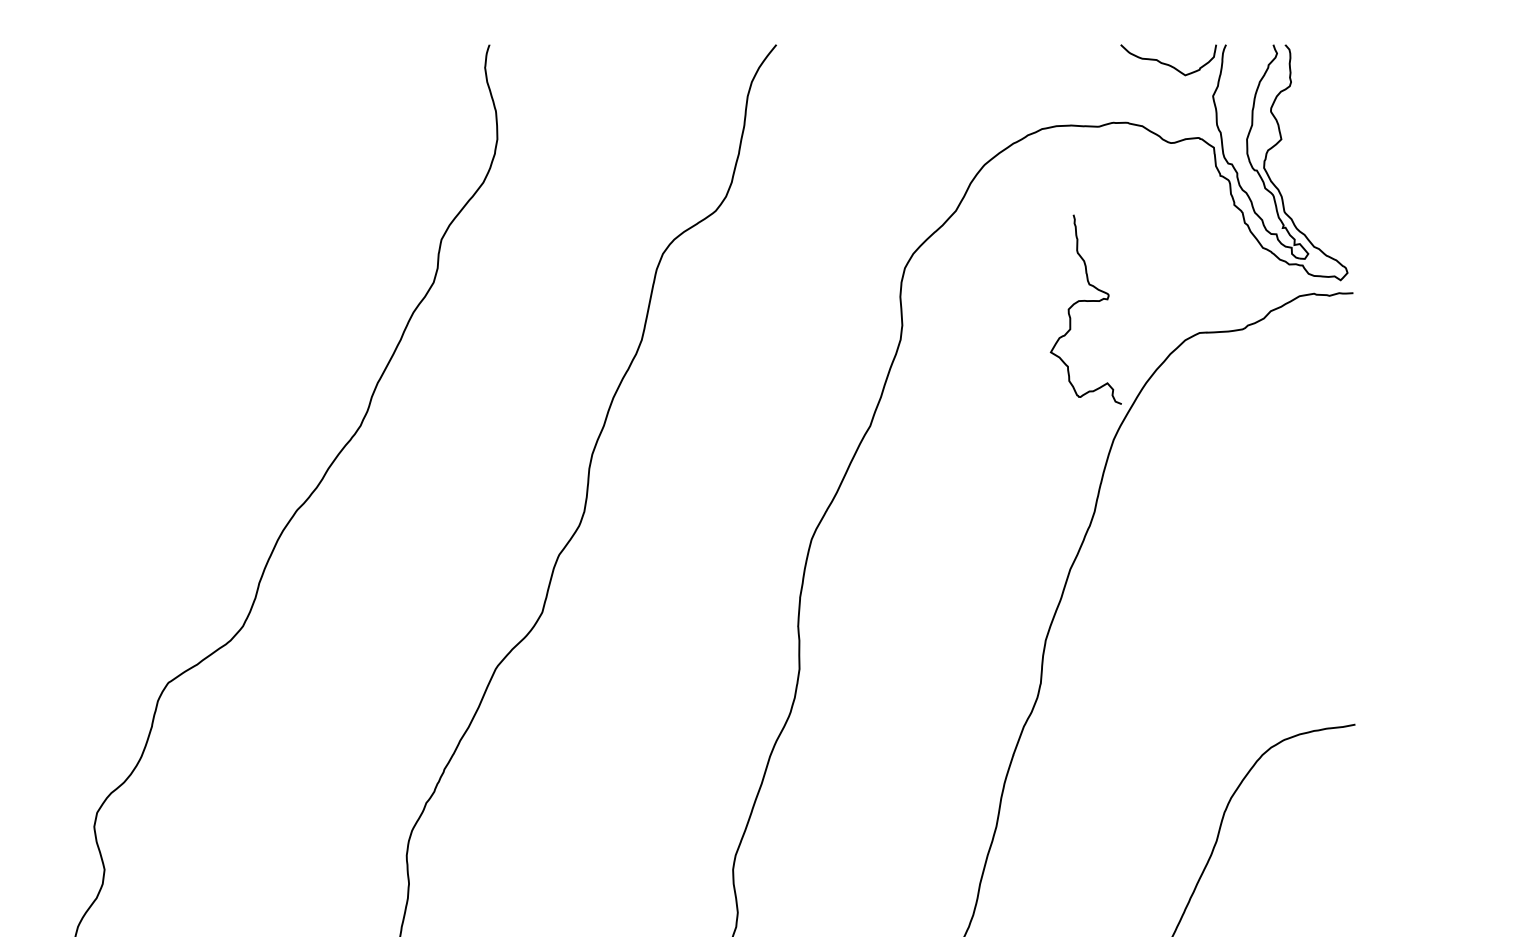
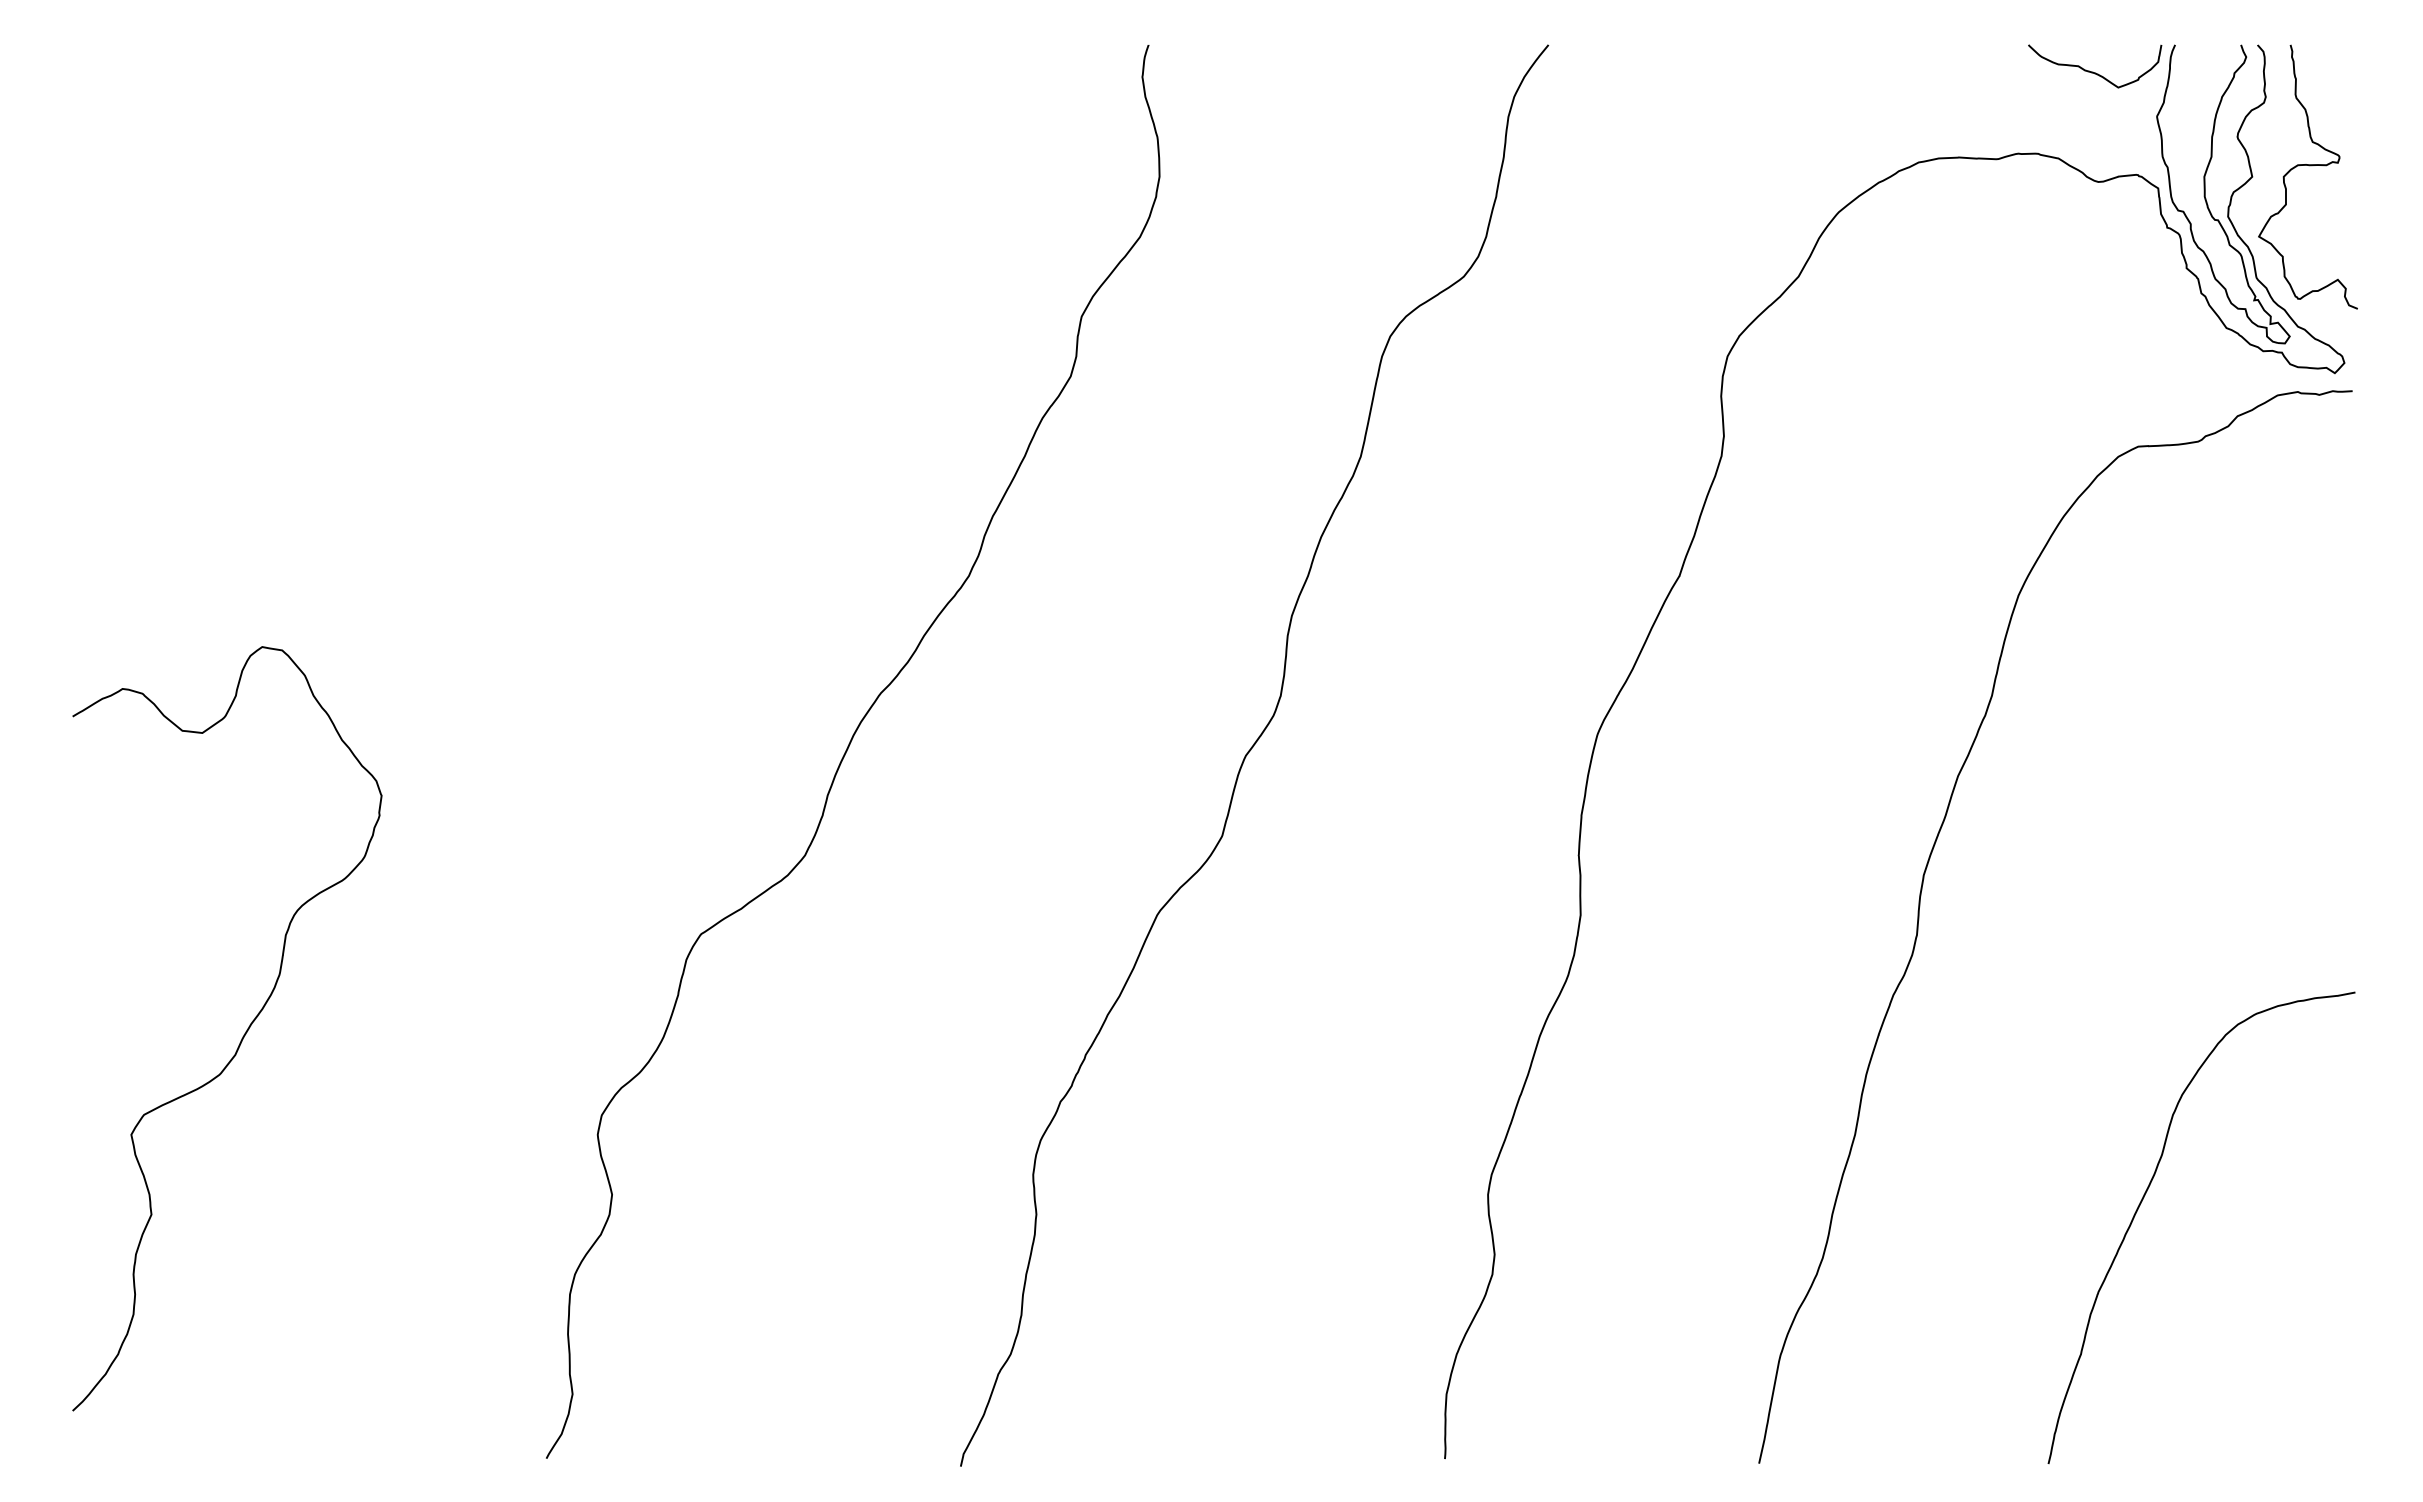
curve: (1087, 302) -> (2309, 166), moved

